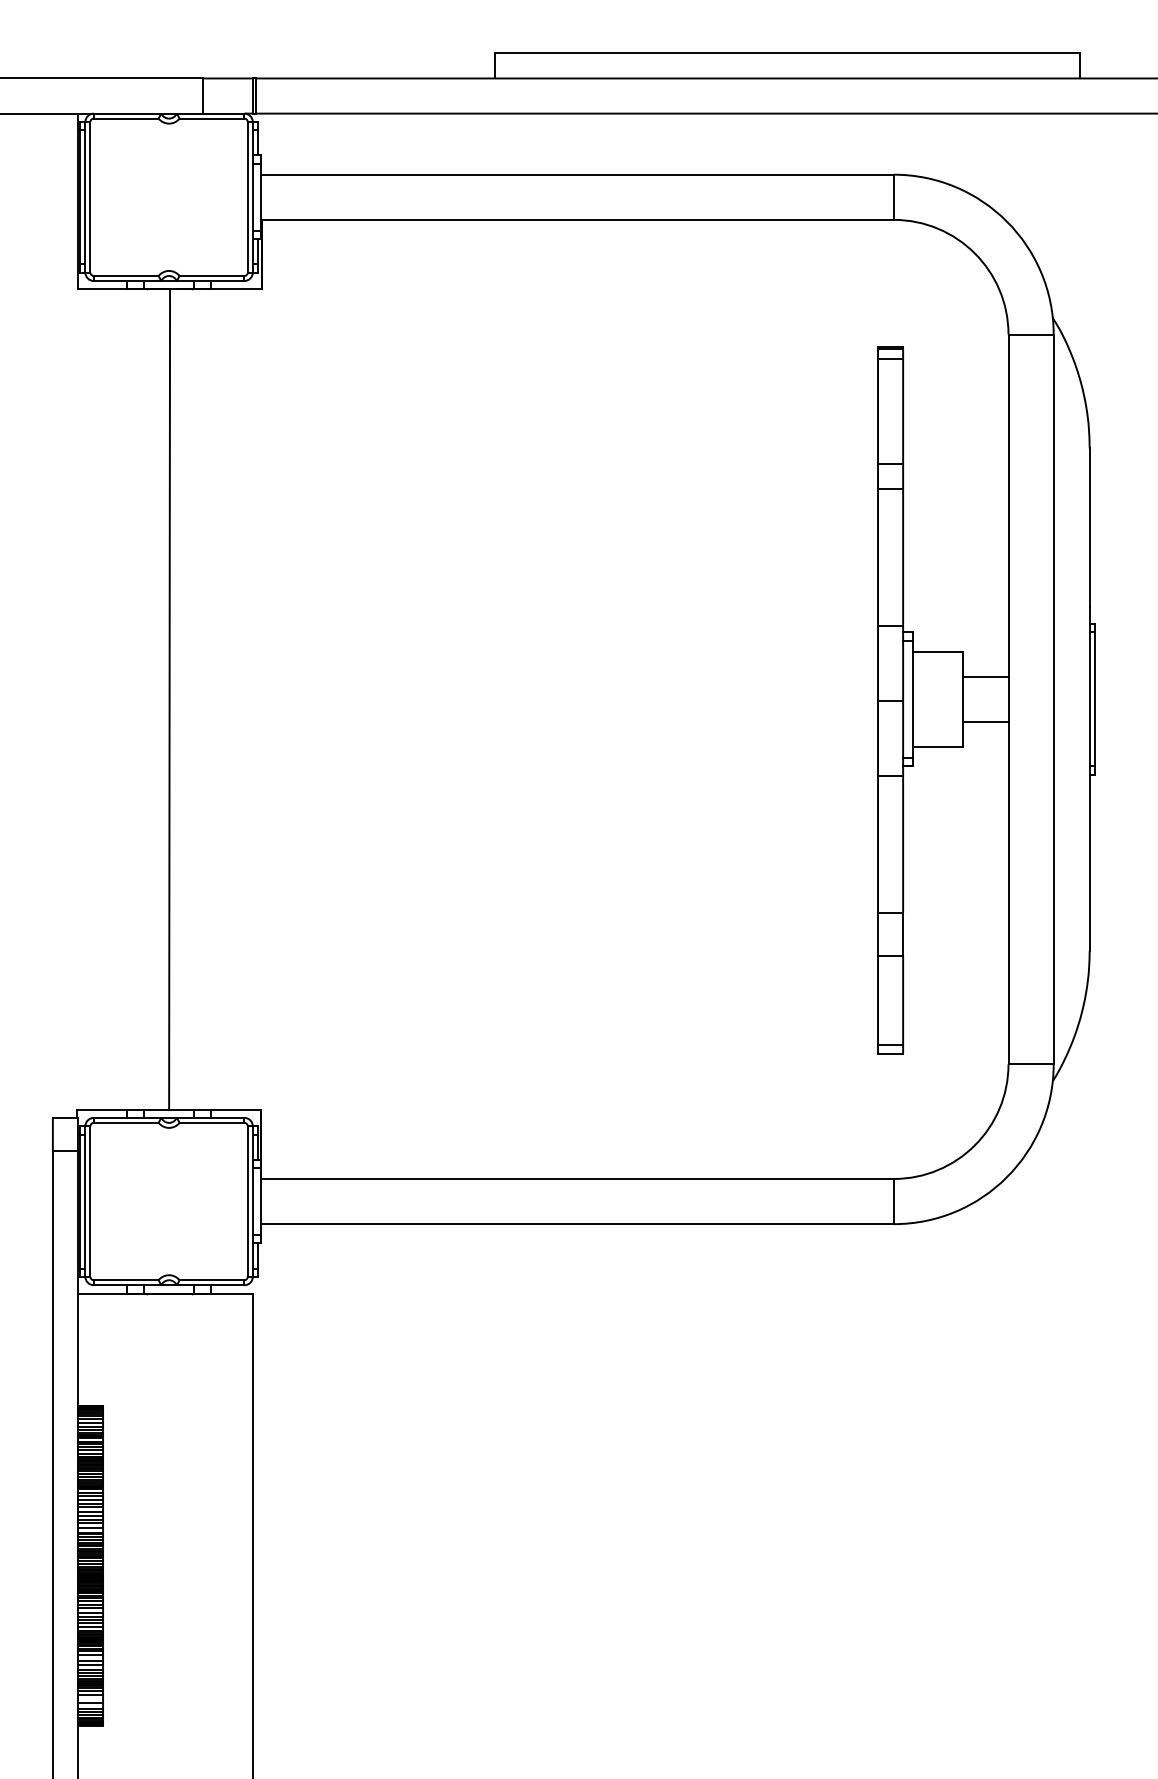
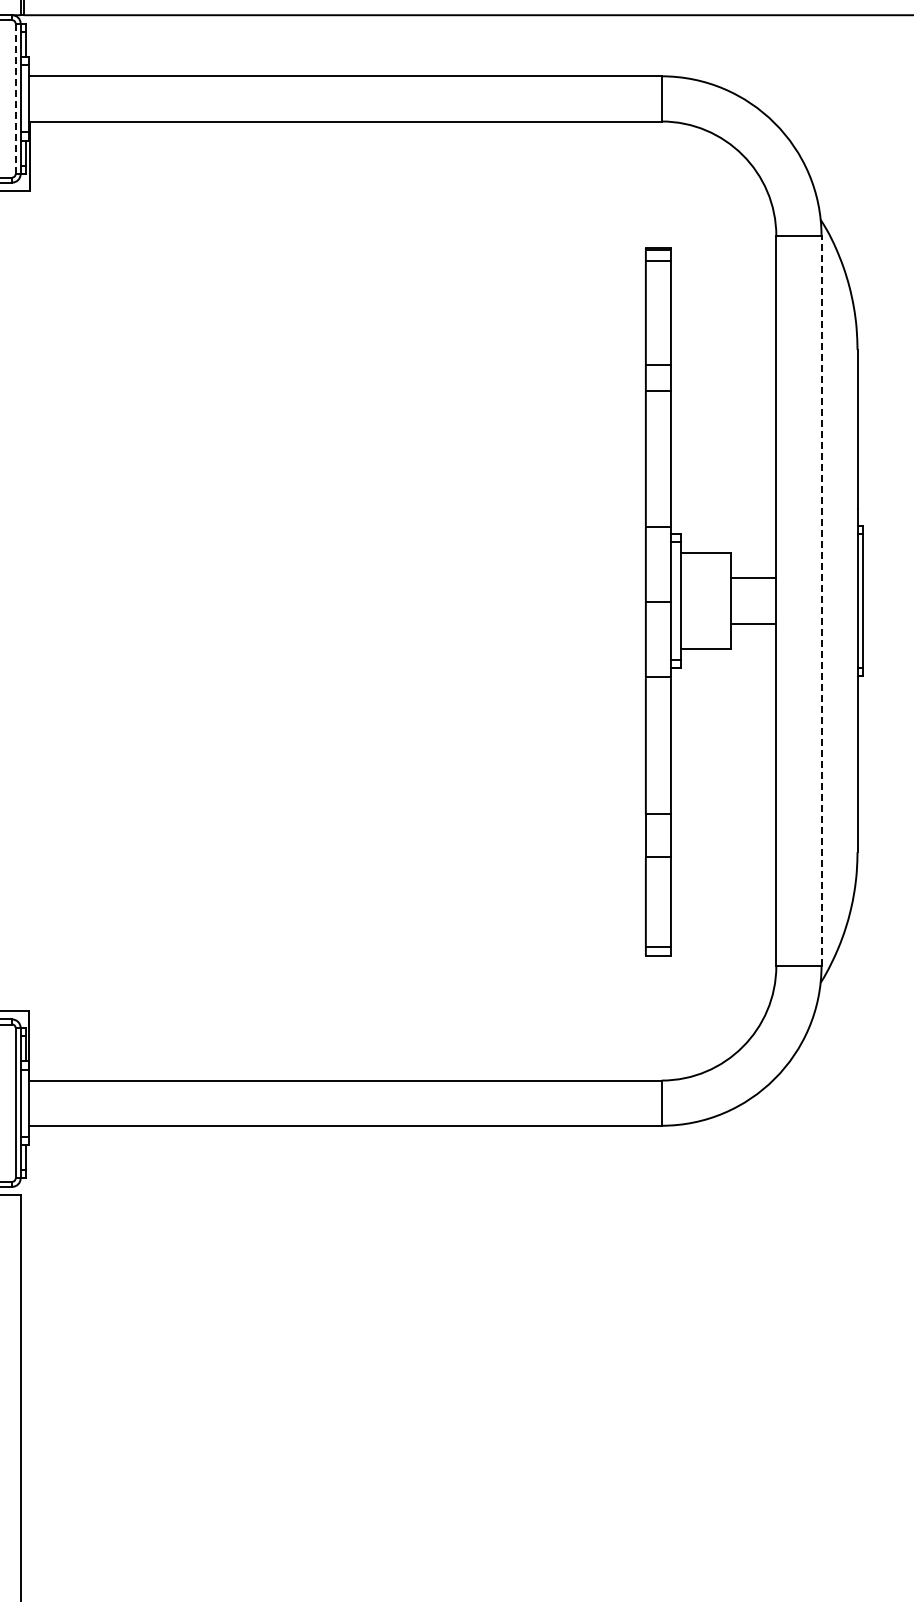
line: (247, 196) -> (15, 98), solid -> dashed
line: (1053, 699) -> (821, 601), solid -> dashed

